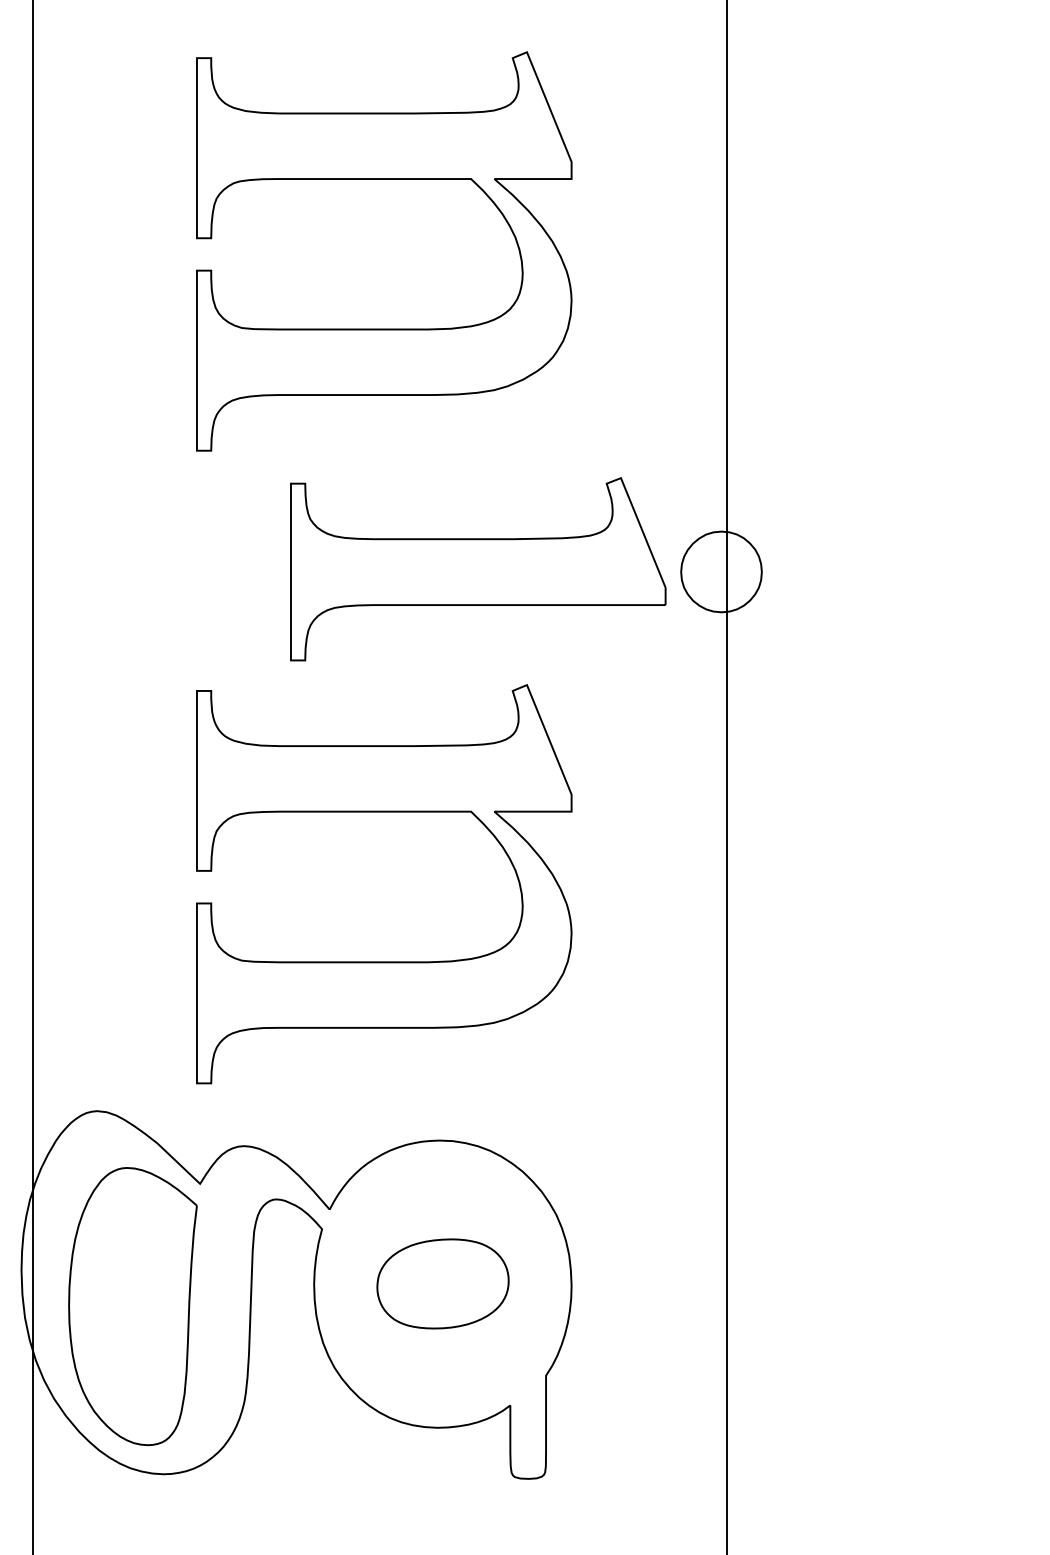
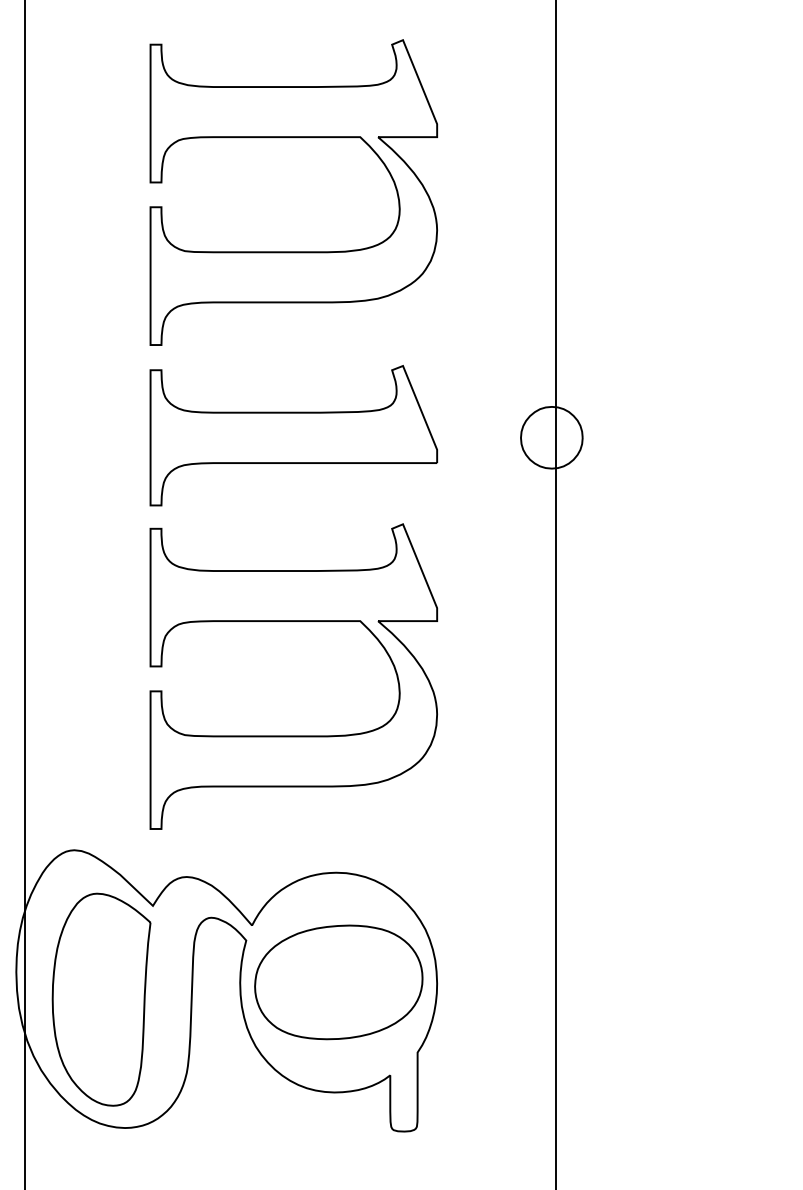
part: (478, 569) -> (294, 435), moved
part: (442, 1283) -> (338, 982), size x1.67

